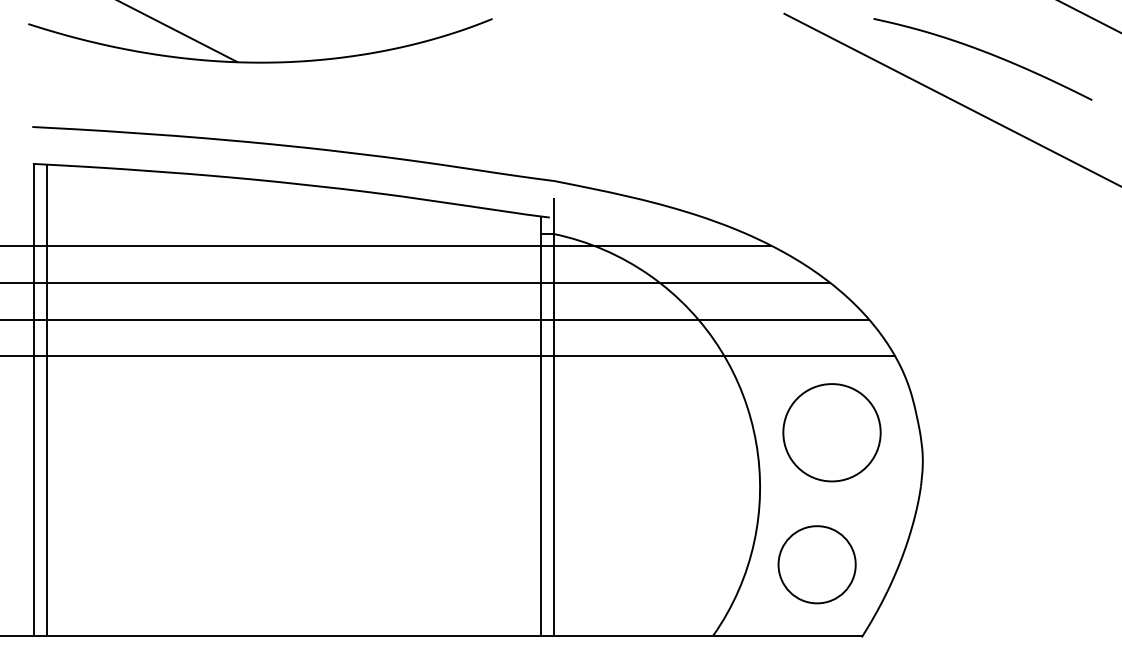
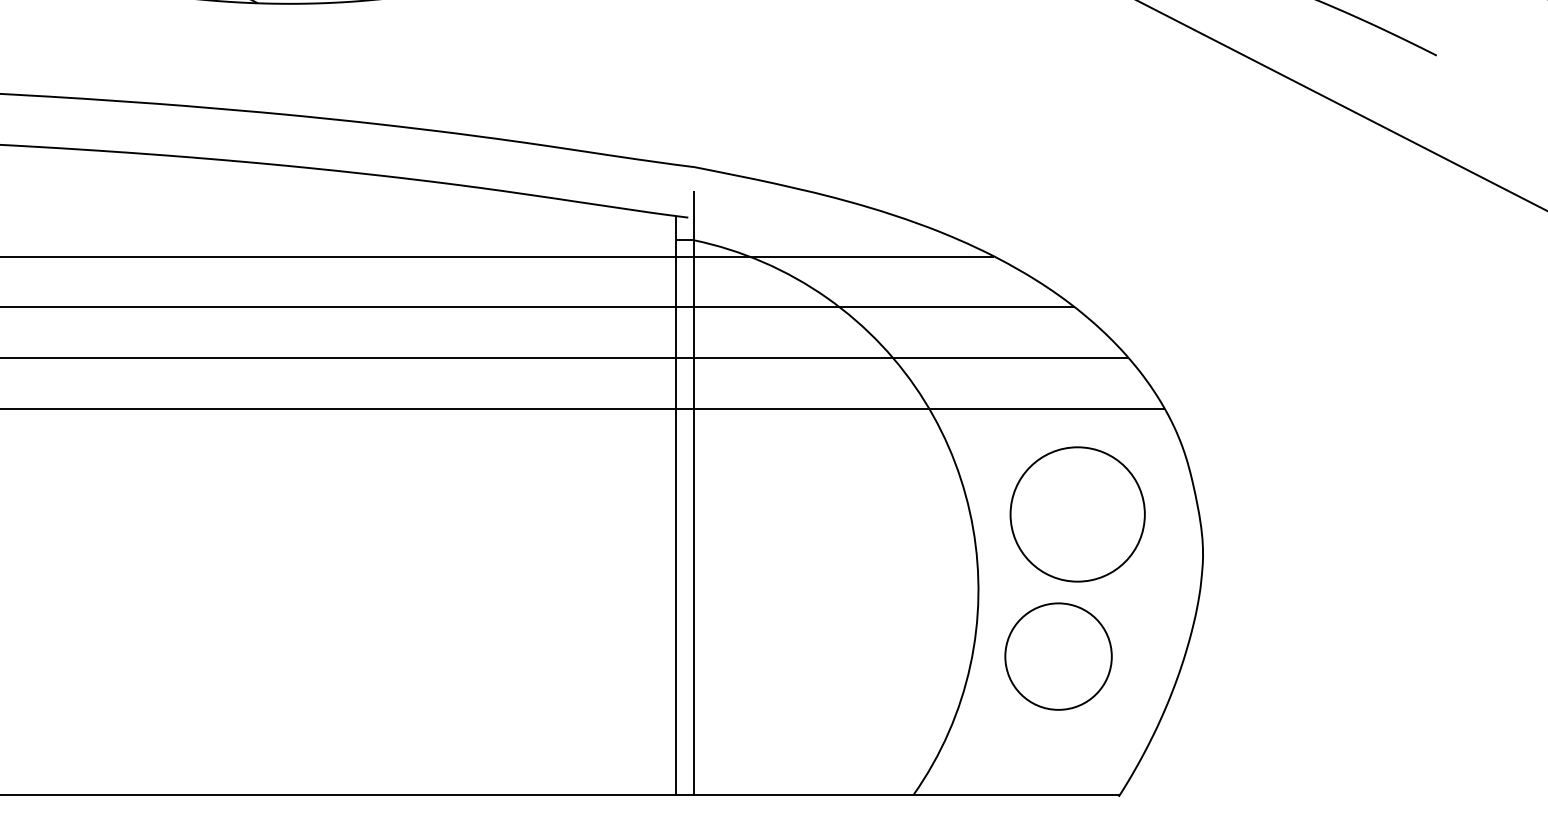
part: (816, 564) -> (1057, 656), moved

